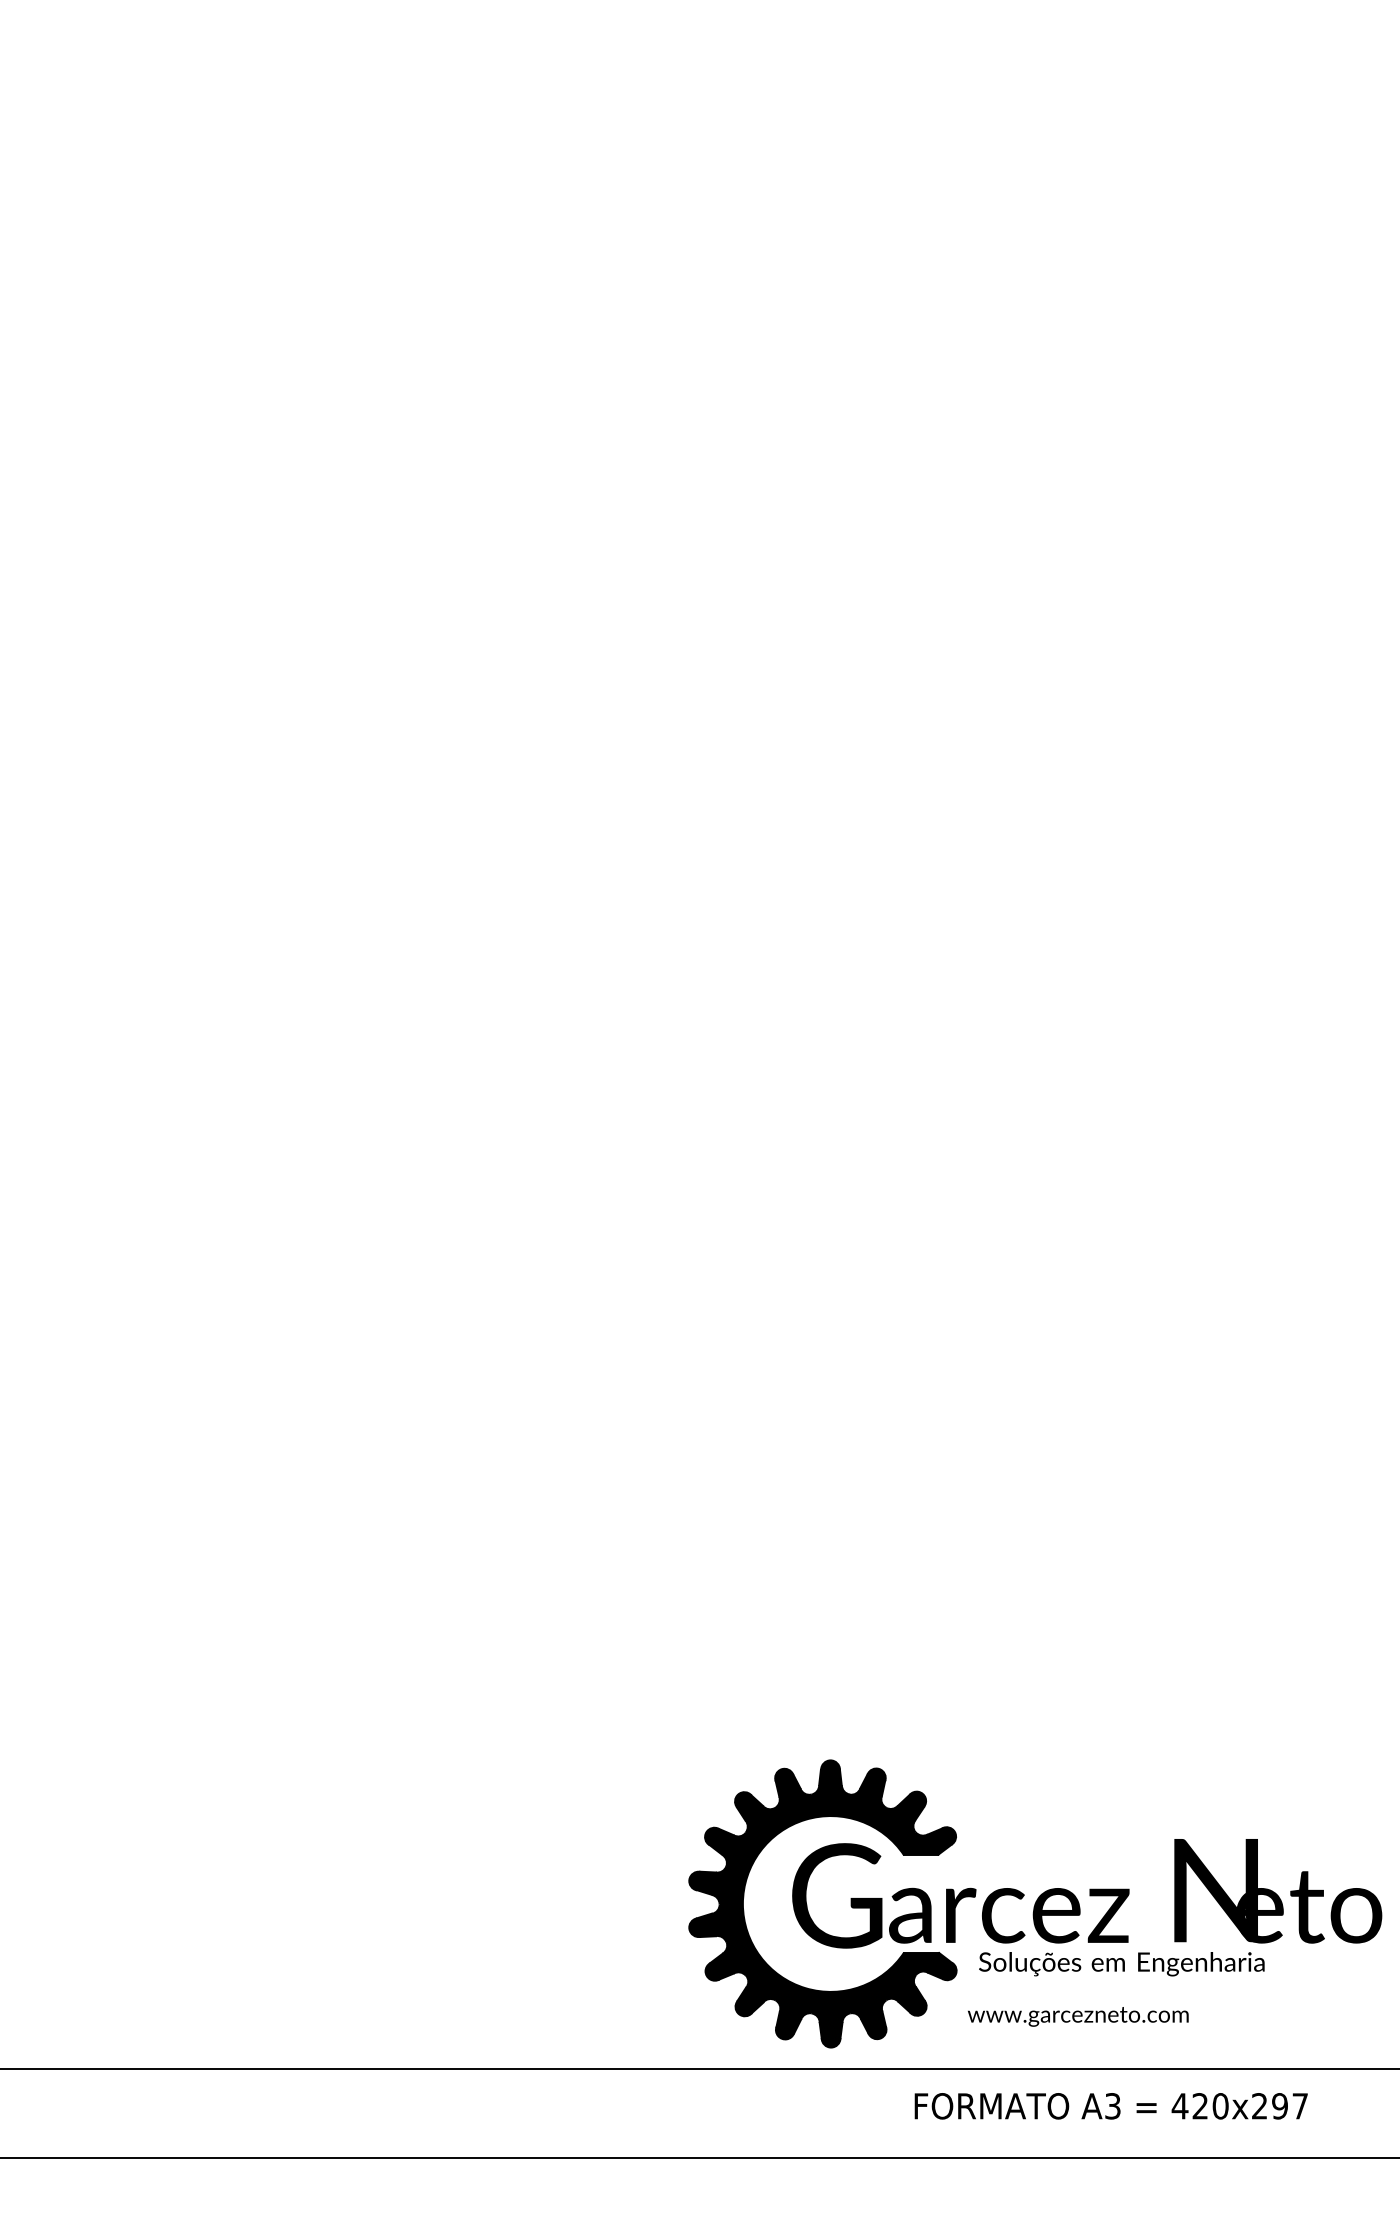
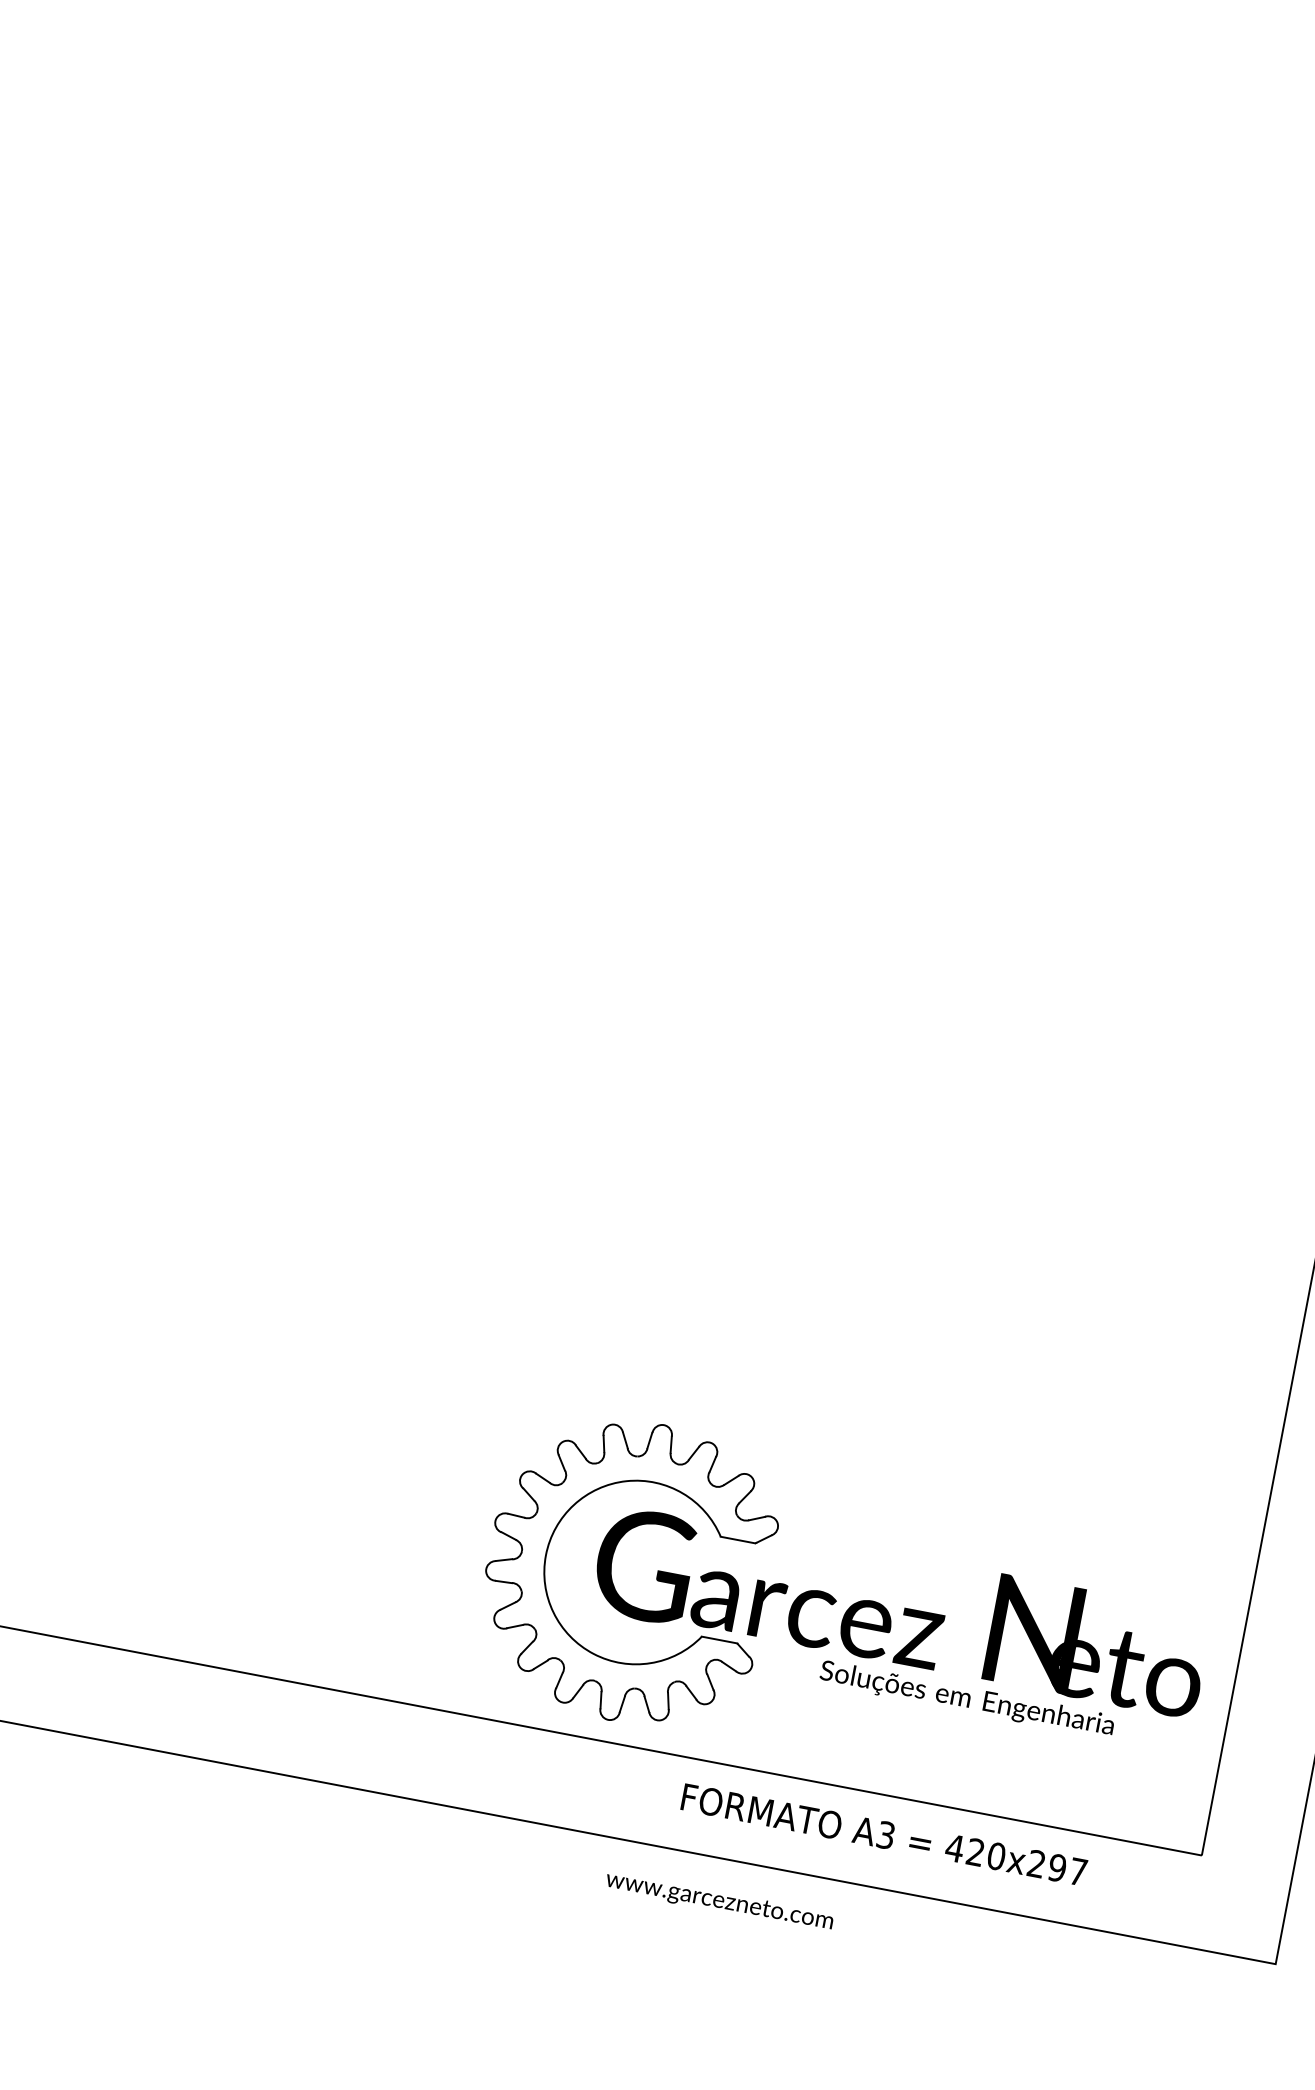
fill: (822, 1903) -> (627, 1570), removed
text: (1121, 1964) -> (966, 1699), moved
text: (1078, 2016) -> (719, 1901), moved

